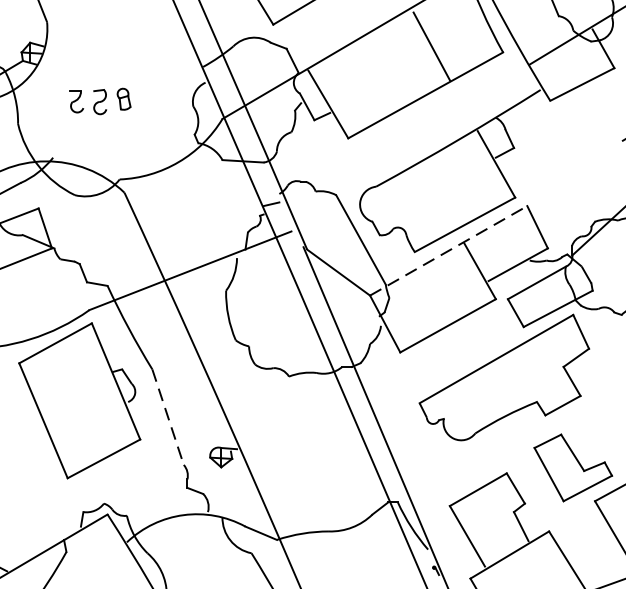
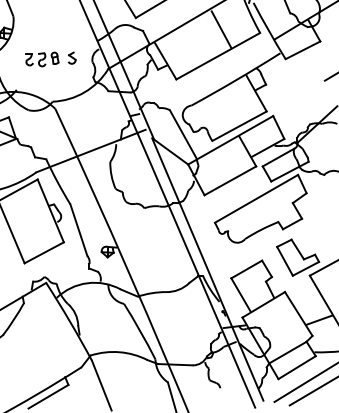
part: (154, 97) -> (71, 57), added
line: (448, 251) -> (230, 140), dashed -> solid
line: (169, 417) -> (79, 230), dashed -> solid

